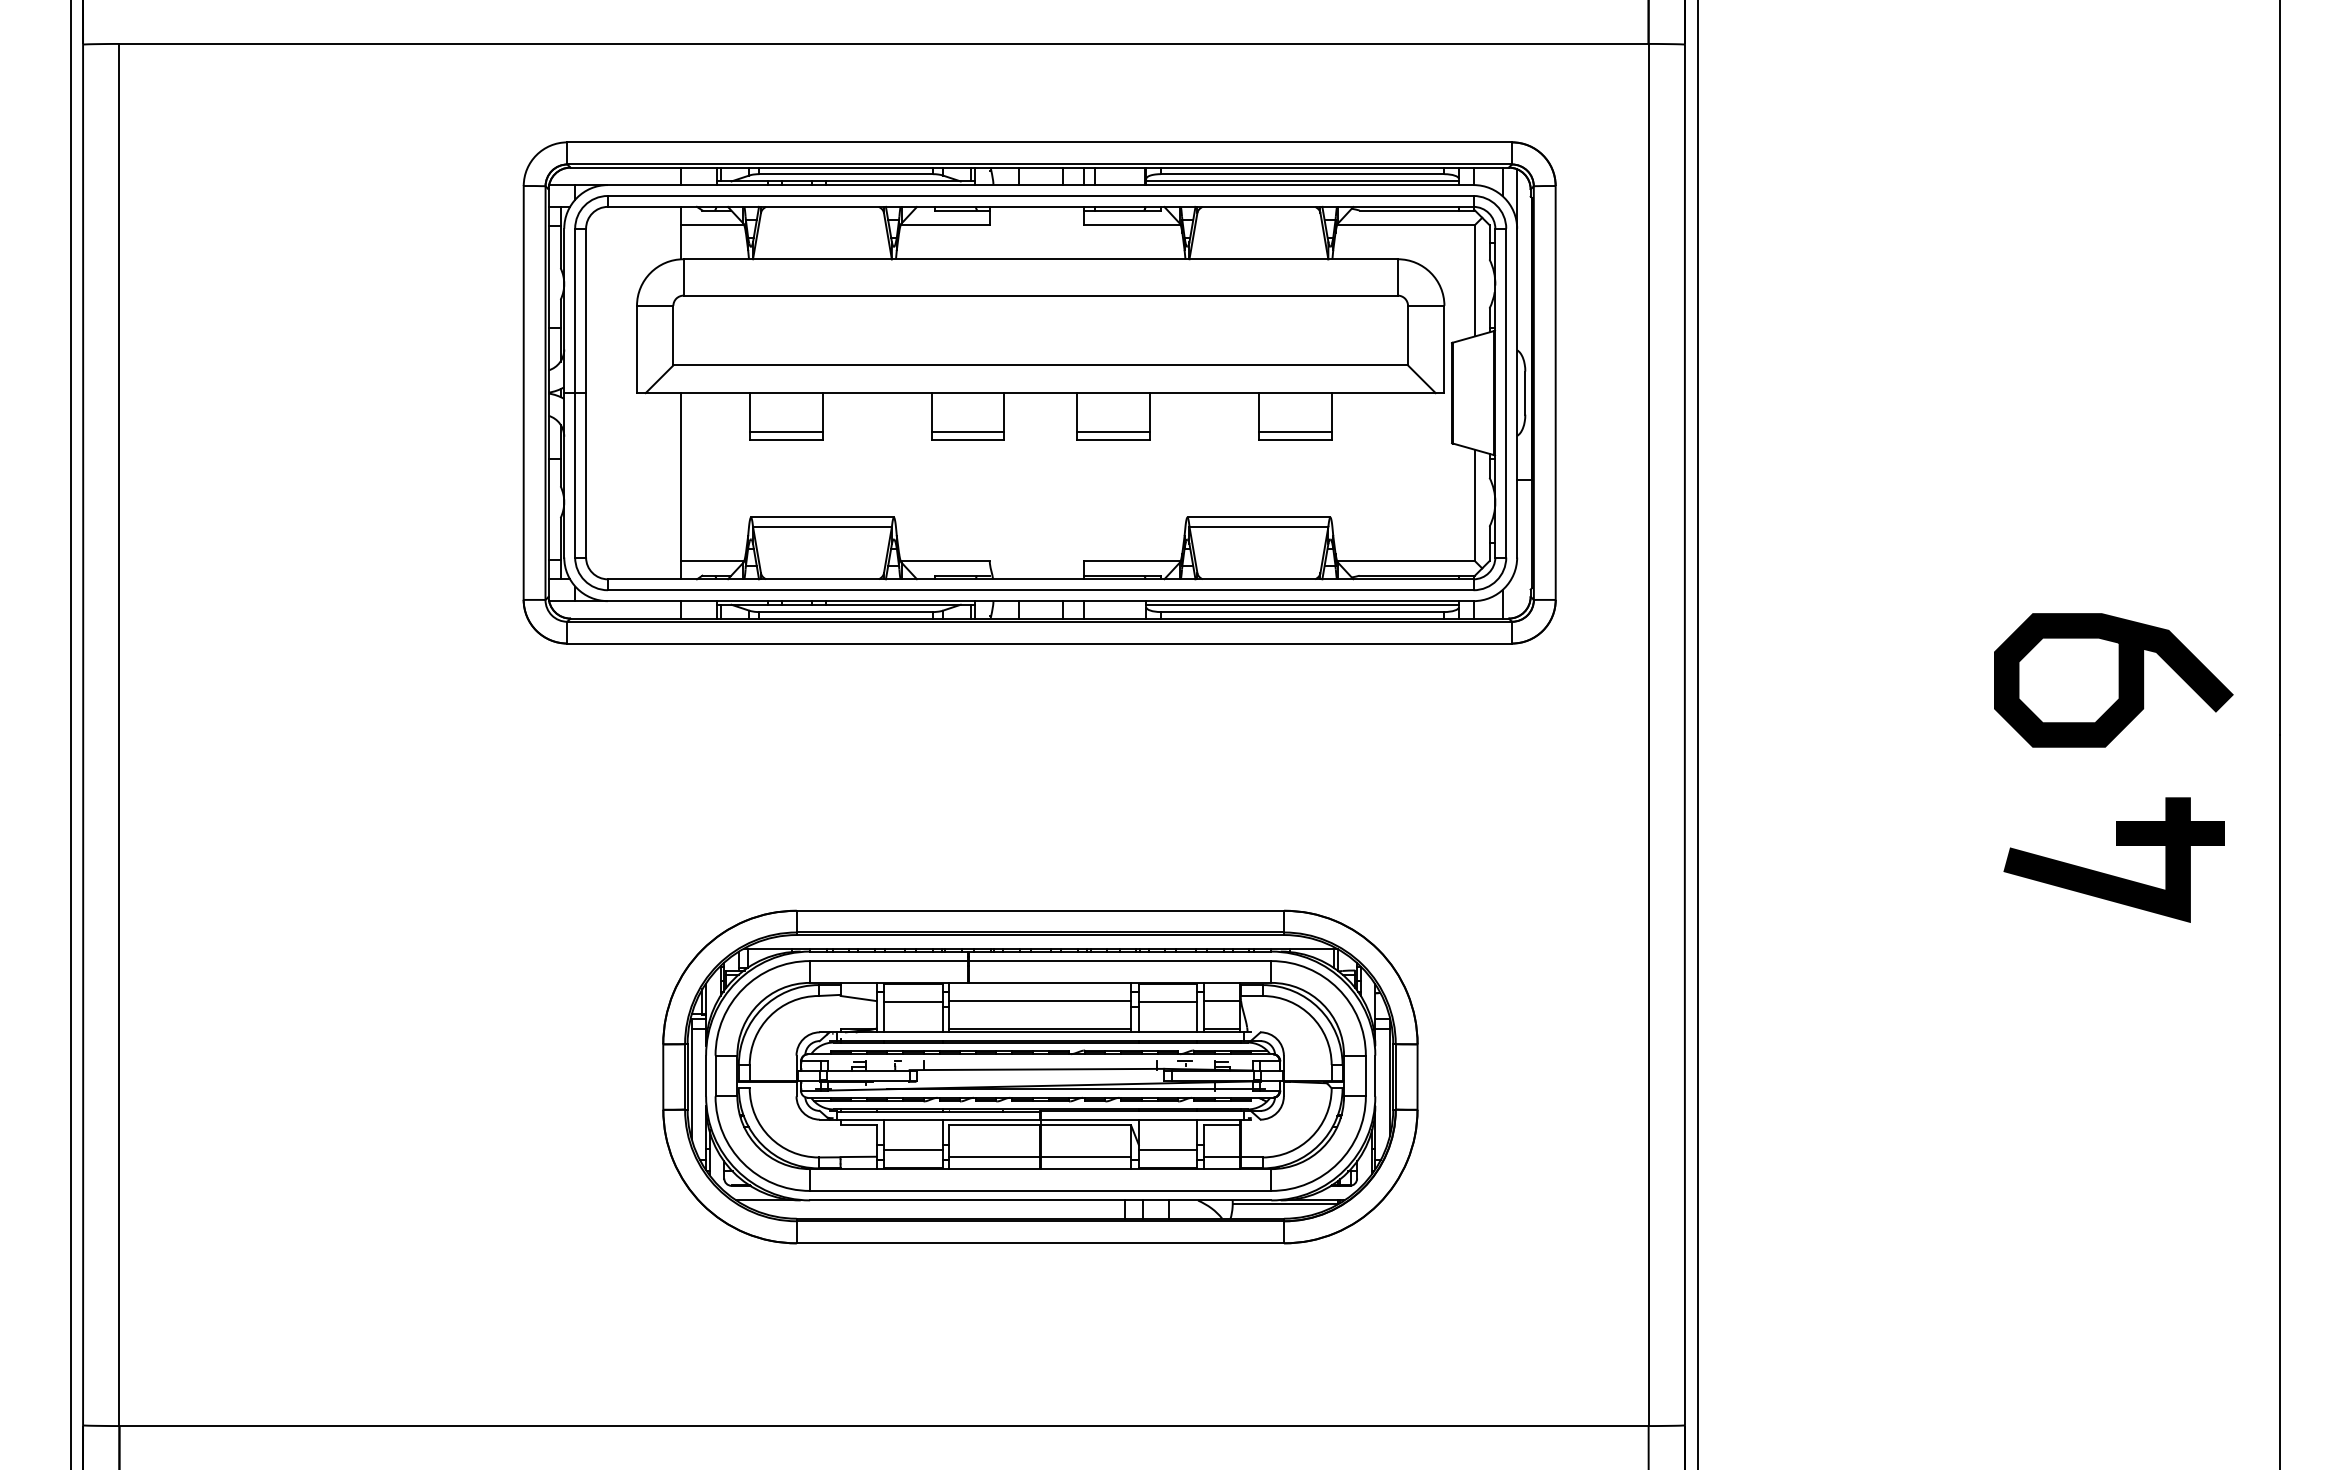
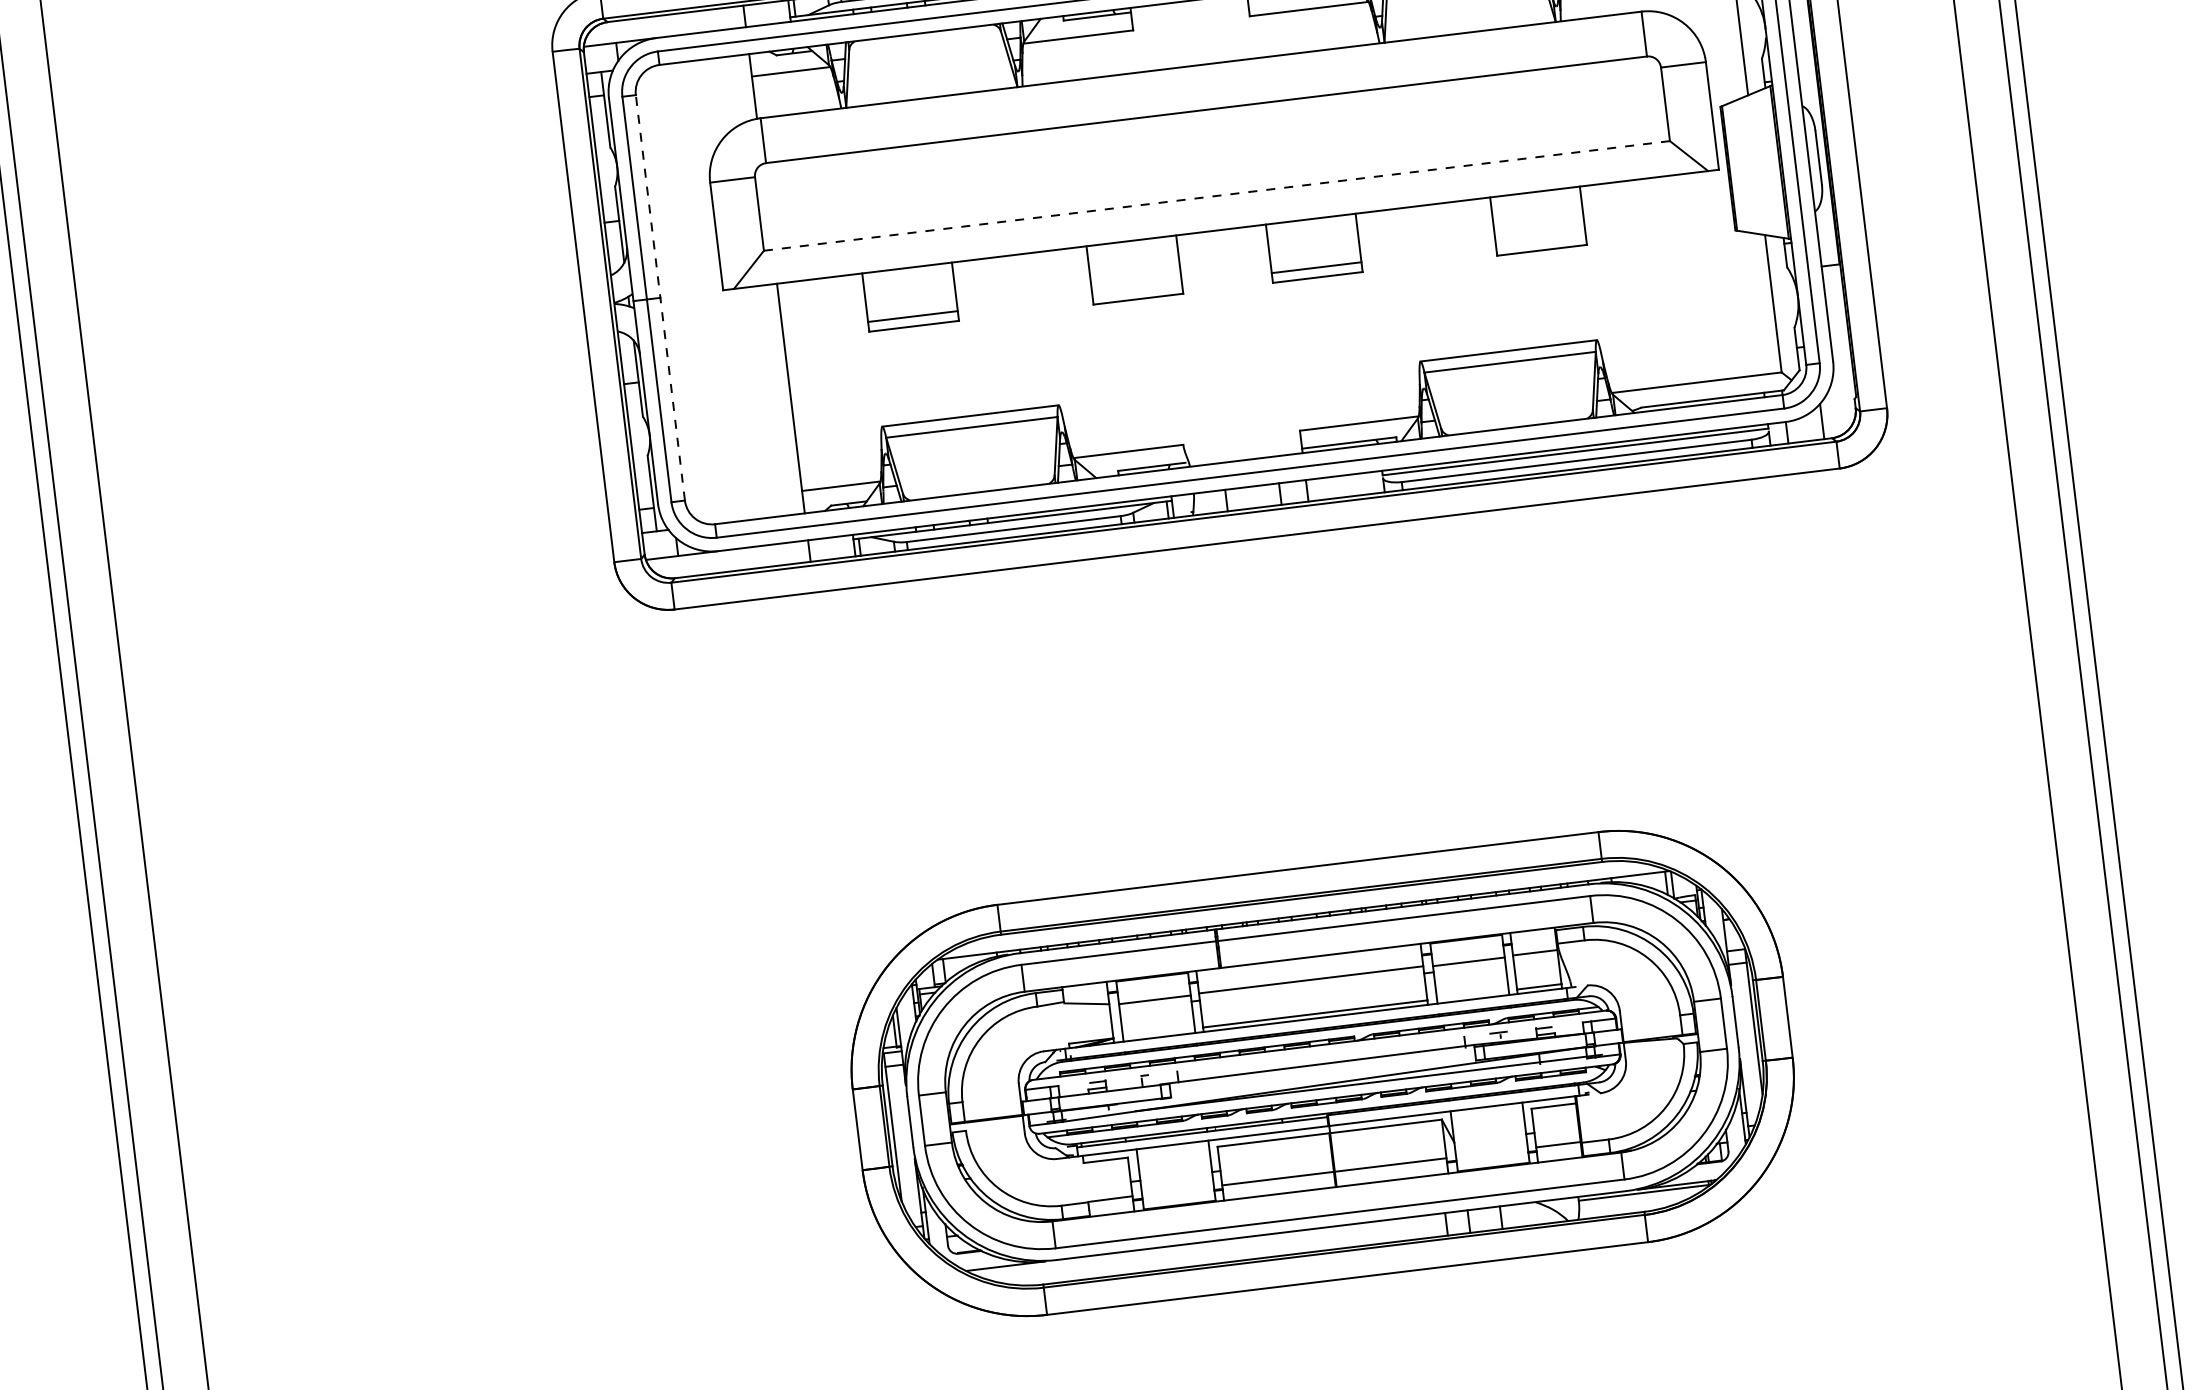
line: (1041, 365) -> (1217, 195), solid -> dashed
line: (586, 392) -> (660, 297), solid -> dashed
line: (967, 432) -> (1136, 289), removed
line: (1294, 432) -> (1539, 240), removed
line: (913, 1150) -> (1177, 1183), removed
line: (1167, 1150) -> (1490, 1145), removed

